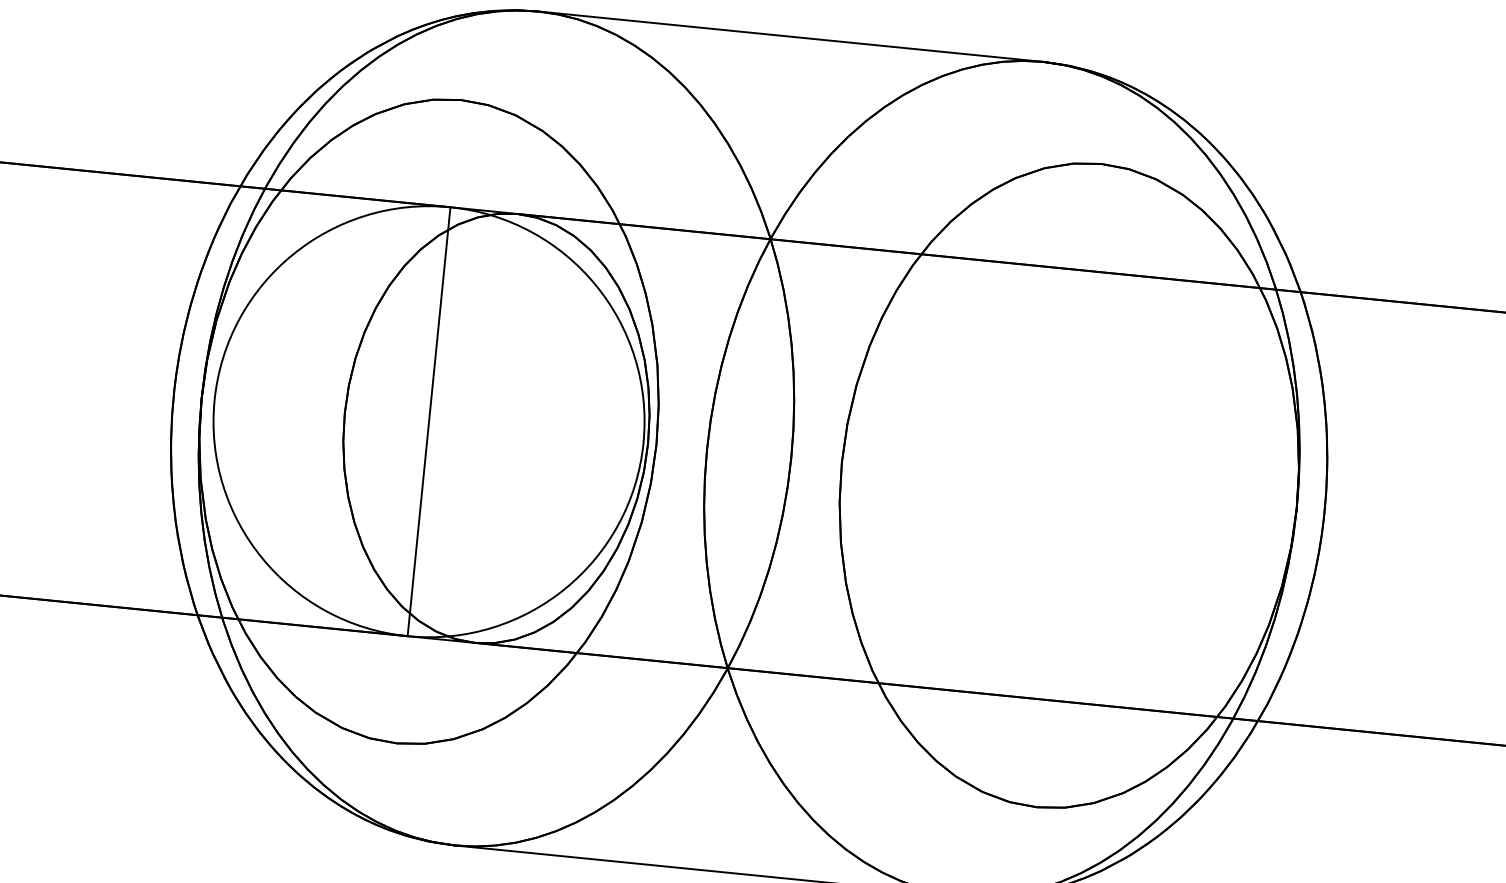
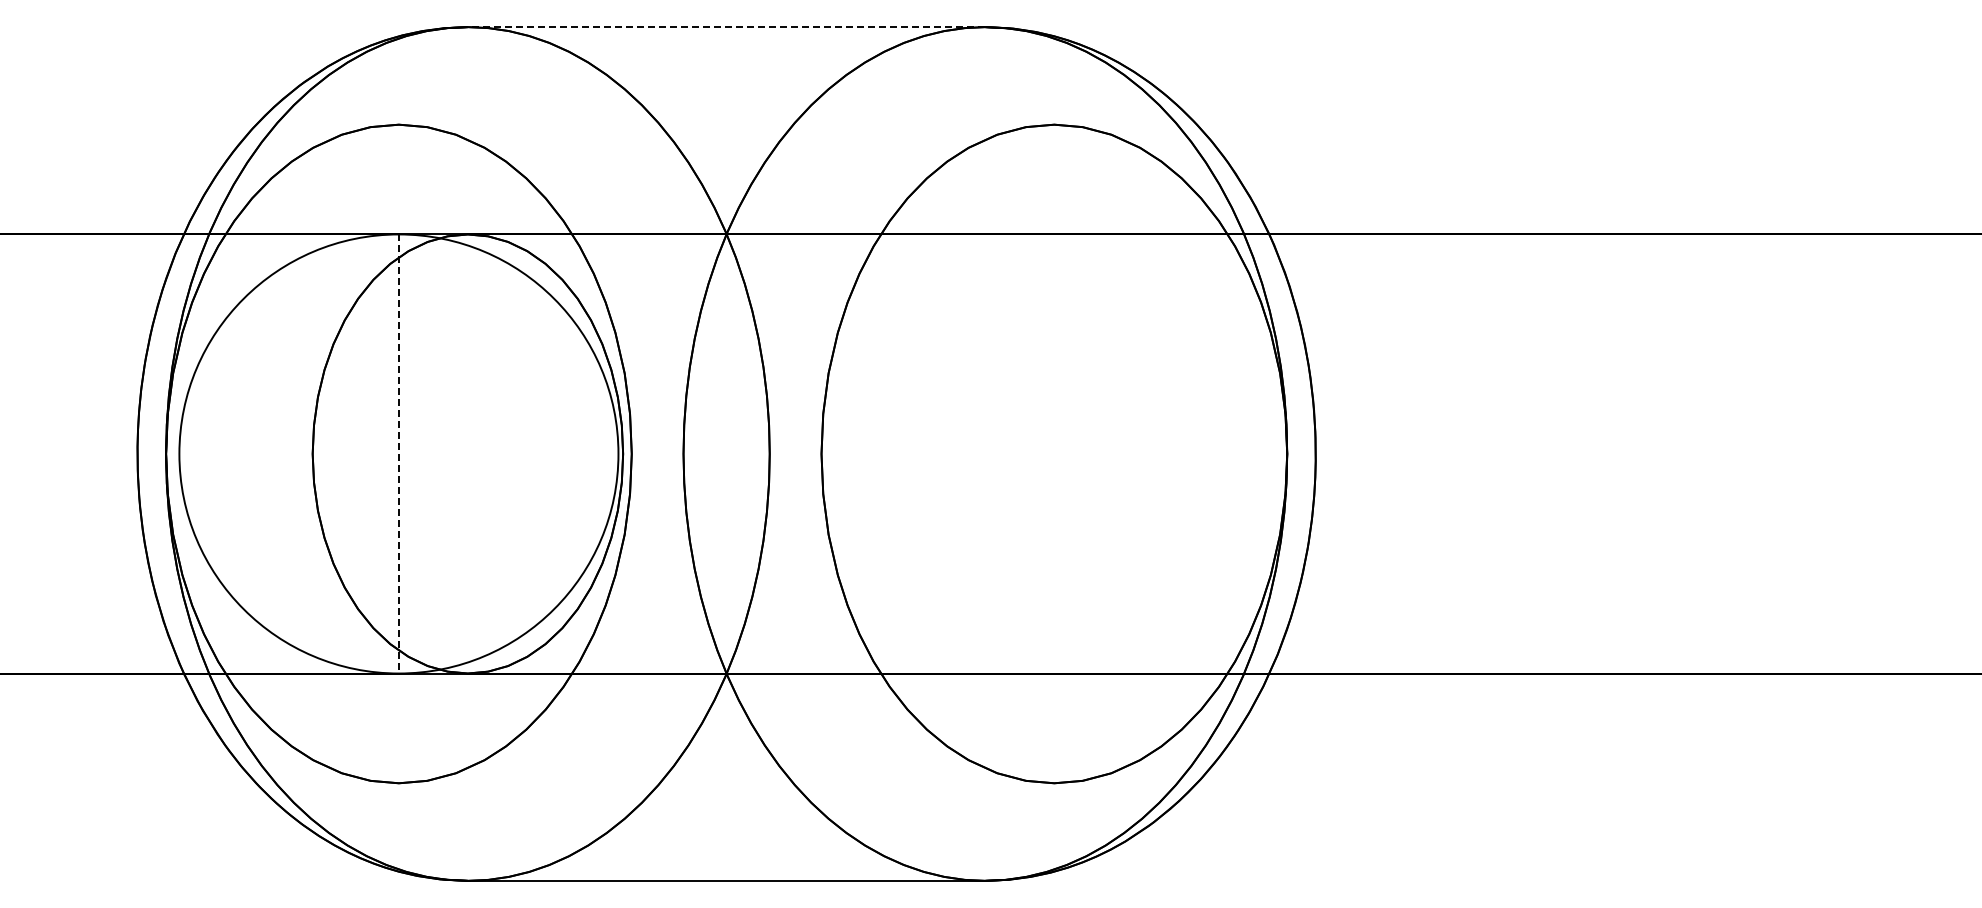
line: (790, 37) -> (726, 27), solid -> dashed
line: (428, 421) -> (398, 453), solid -> dashed

